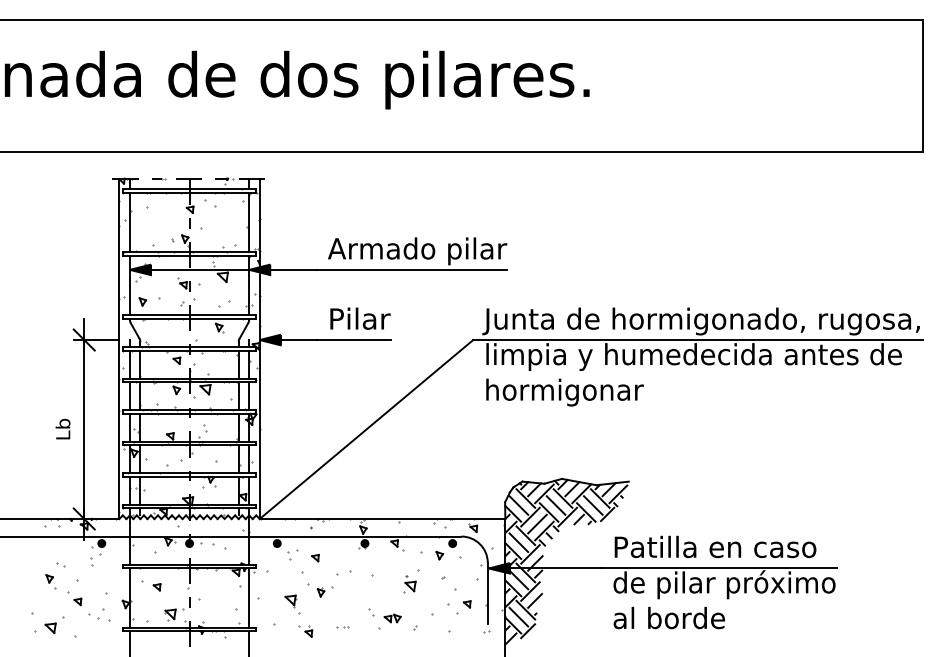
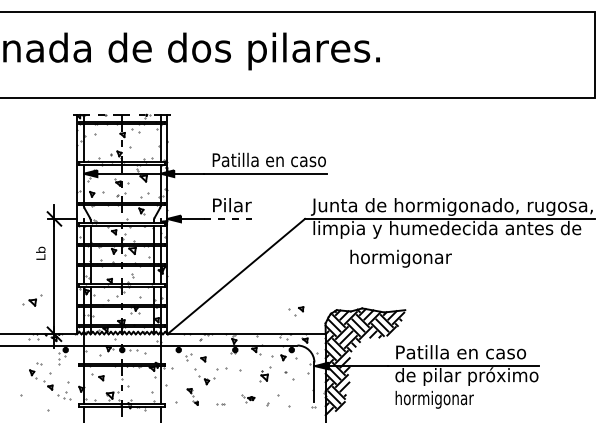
text: (416, 250) -> (268, 161), Armado pilar -> Patilla en caso
line: (354, 339) -> (228, 218), solid -> dashed
text: (563, 392) -> (400, 258), moved
text: (62, 427) -> (40, 252), moved
part: (459, 607) -> (296, 311), moved
part: (298, 615) -> (192, 396), size x0.6
part: (385, 618) -> (248, 398), size x0.6
text: (674, 620) -> (434, 399), al borde -> hormigonar
part: (50, 624) -> (32, 300), moved

